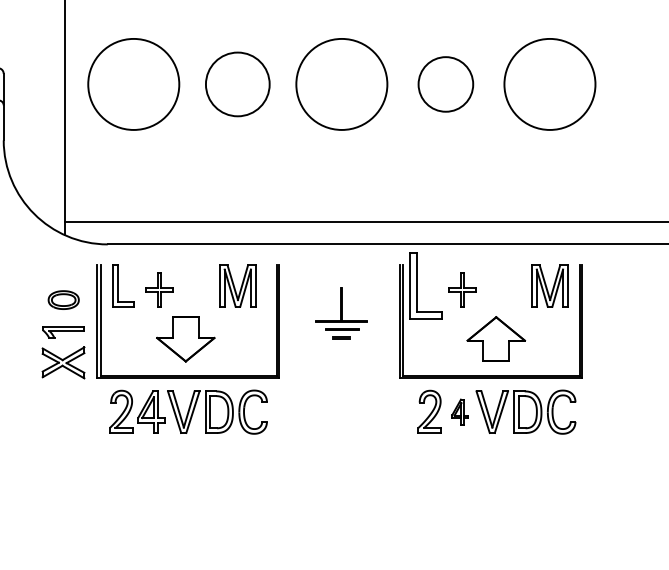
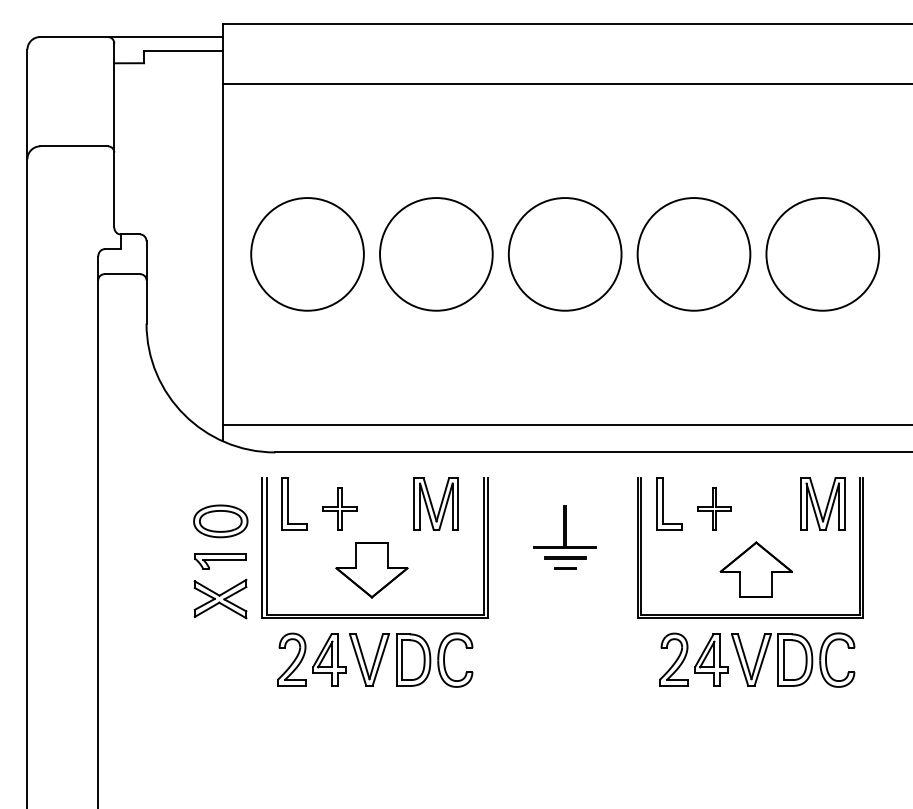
circle: (237, 84) -> (436, 254), size x1.43
circle: (445, 84) -> (693, 254), size x1.67
part: (426, 285) -> (669, 503), size x0.62
part: (63, 300) -> (220, 521), size x1.43
part: (460, 411) -> (711, 659), size x1.67

